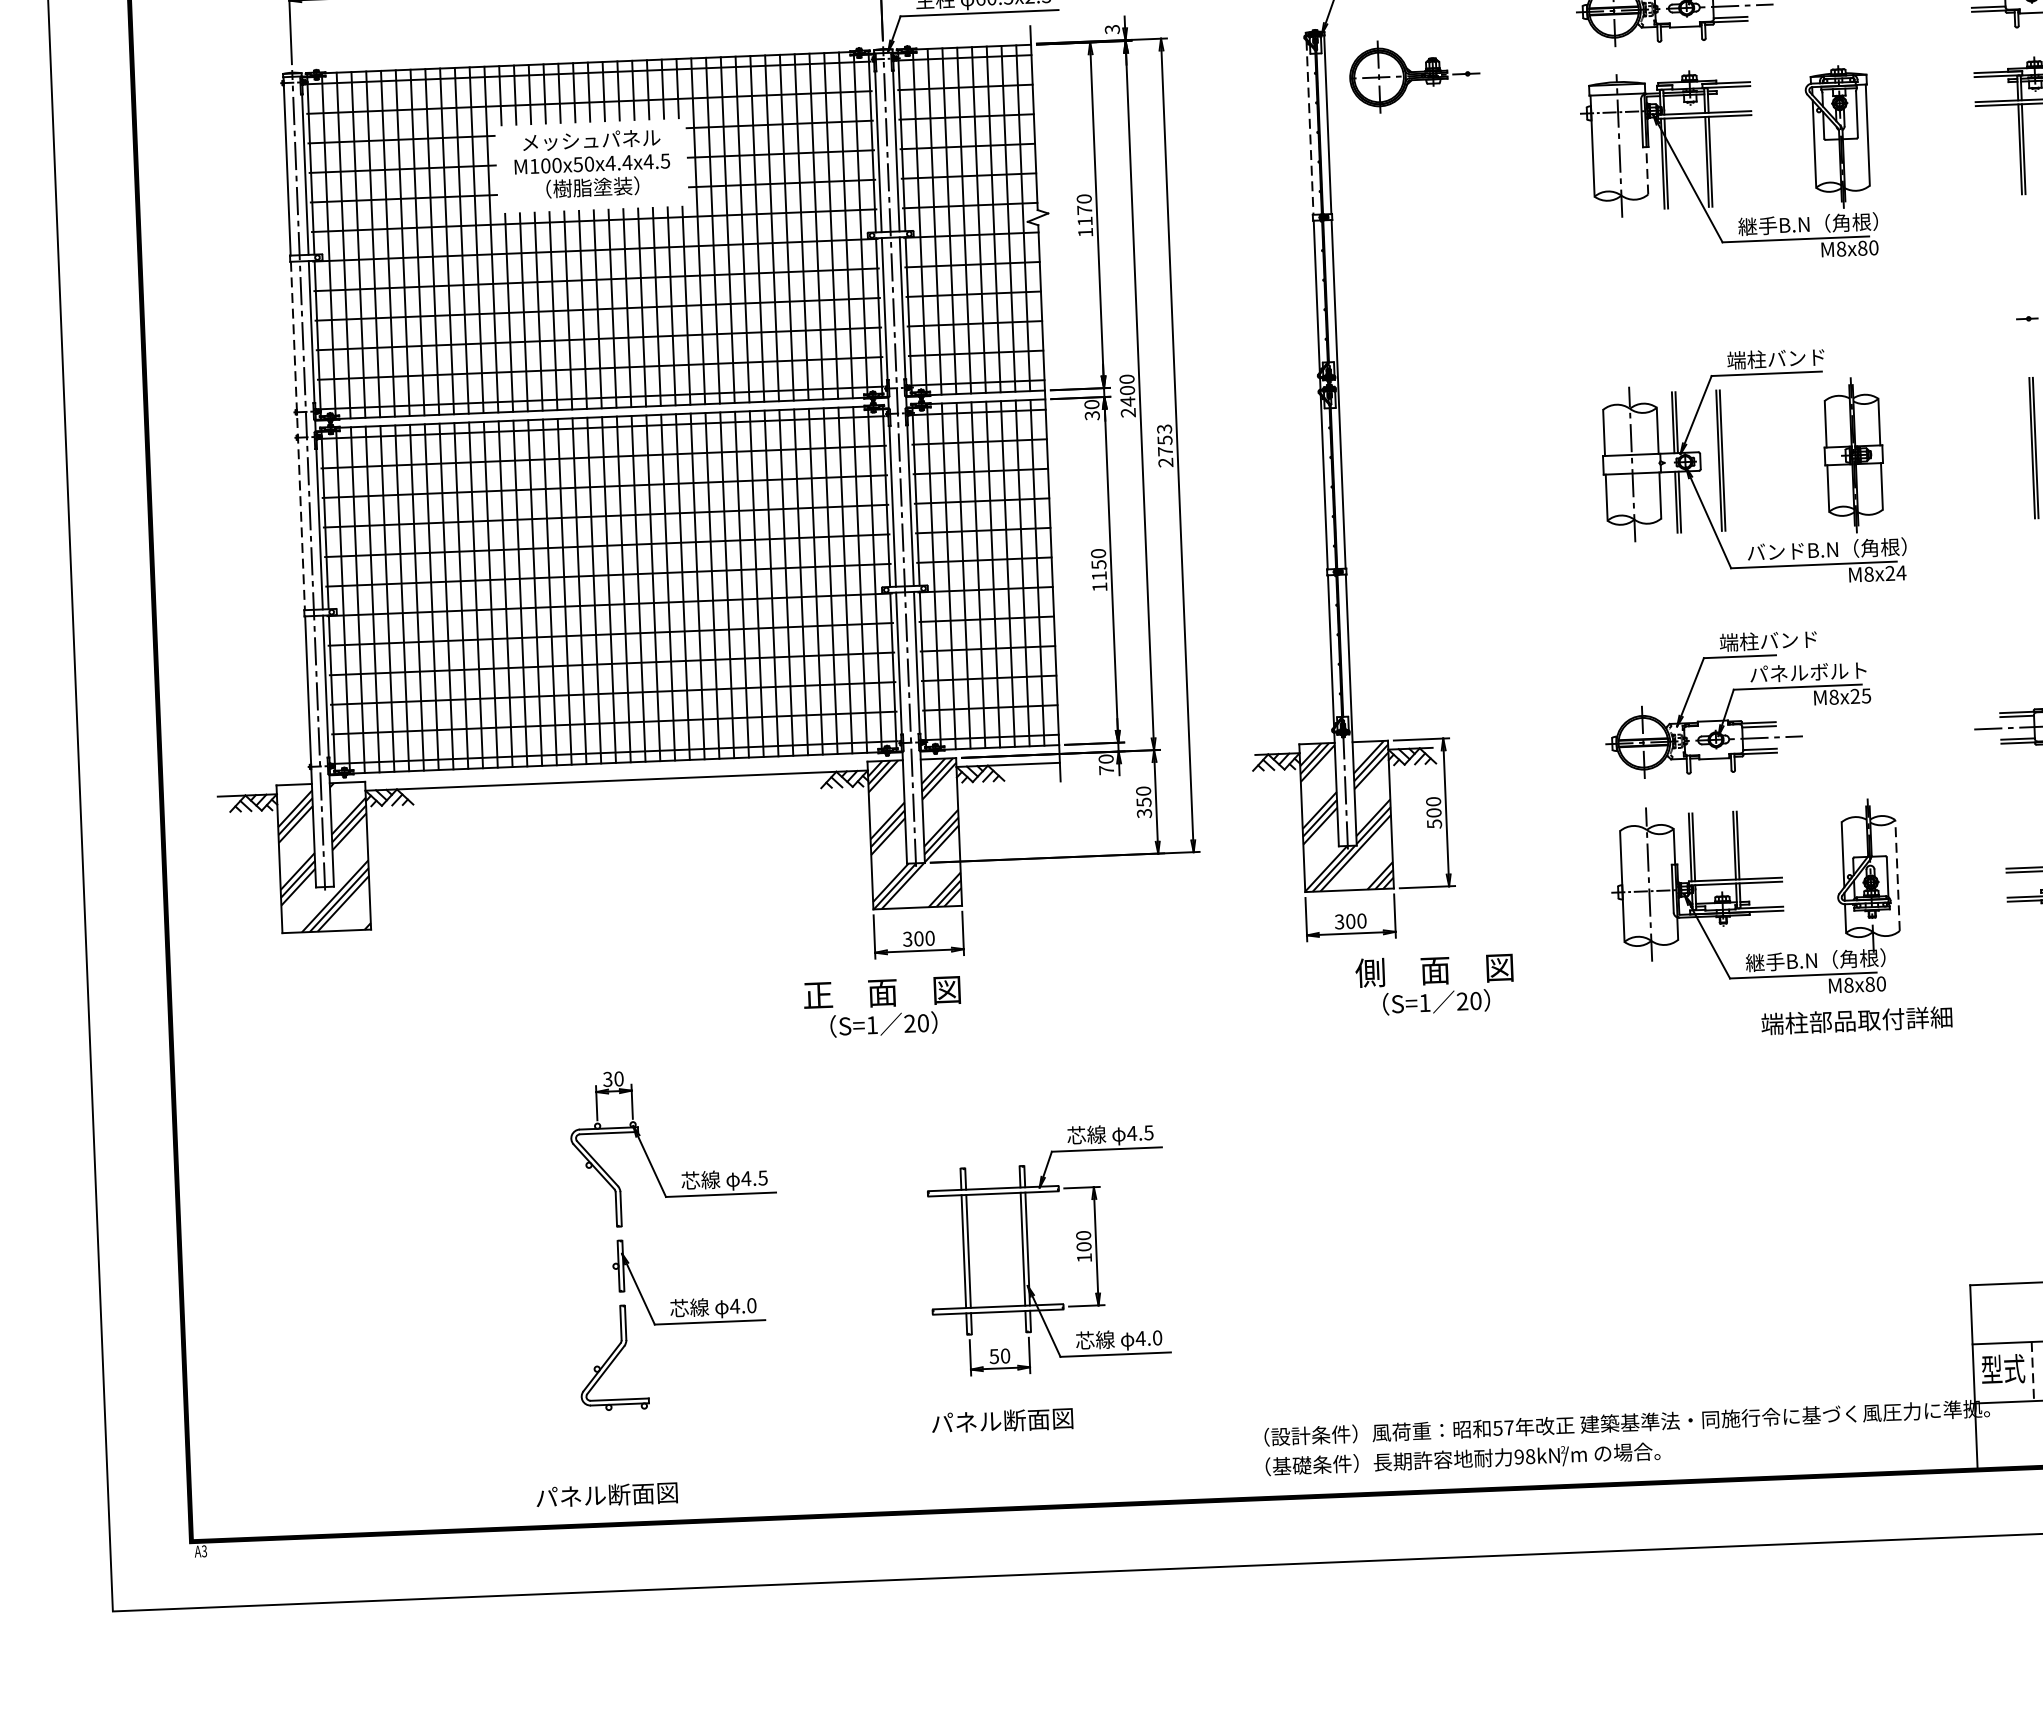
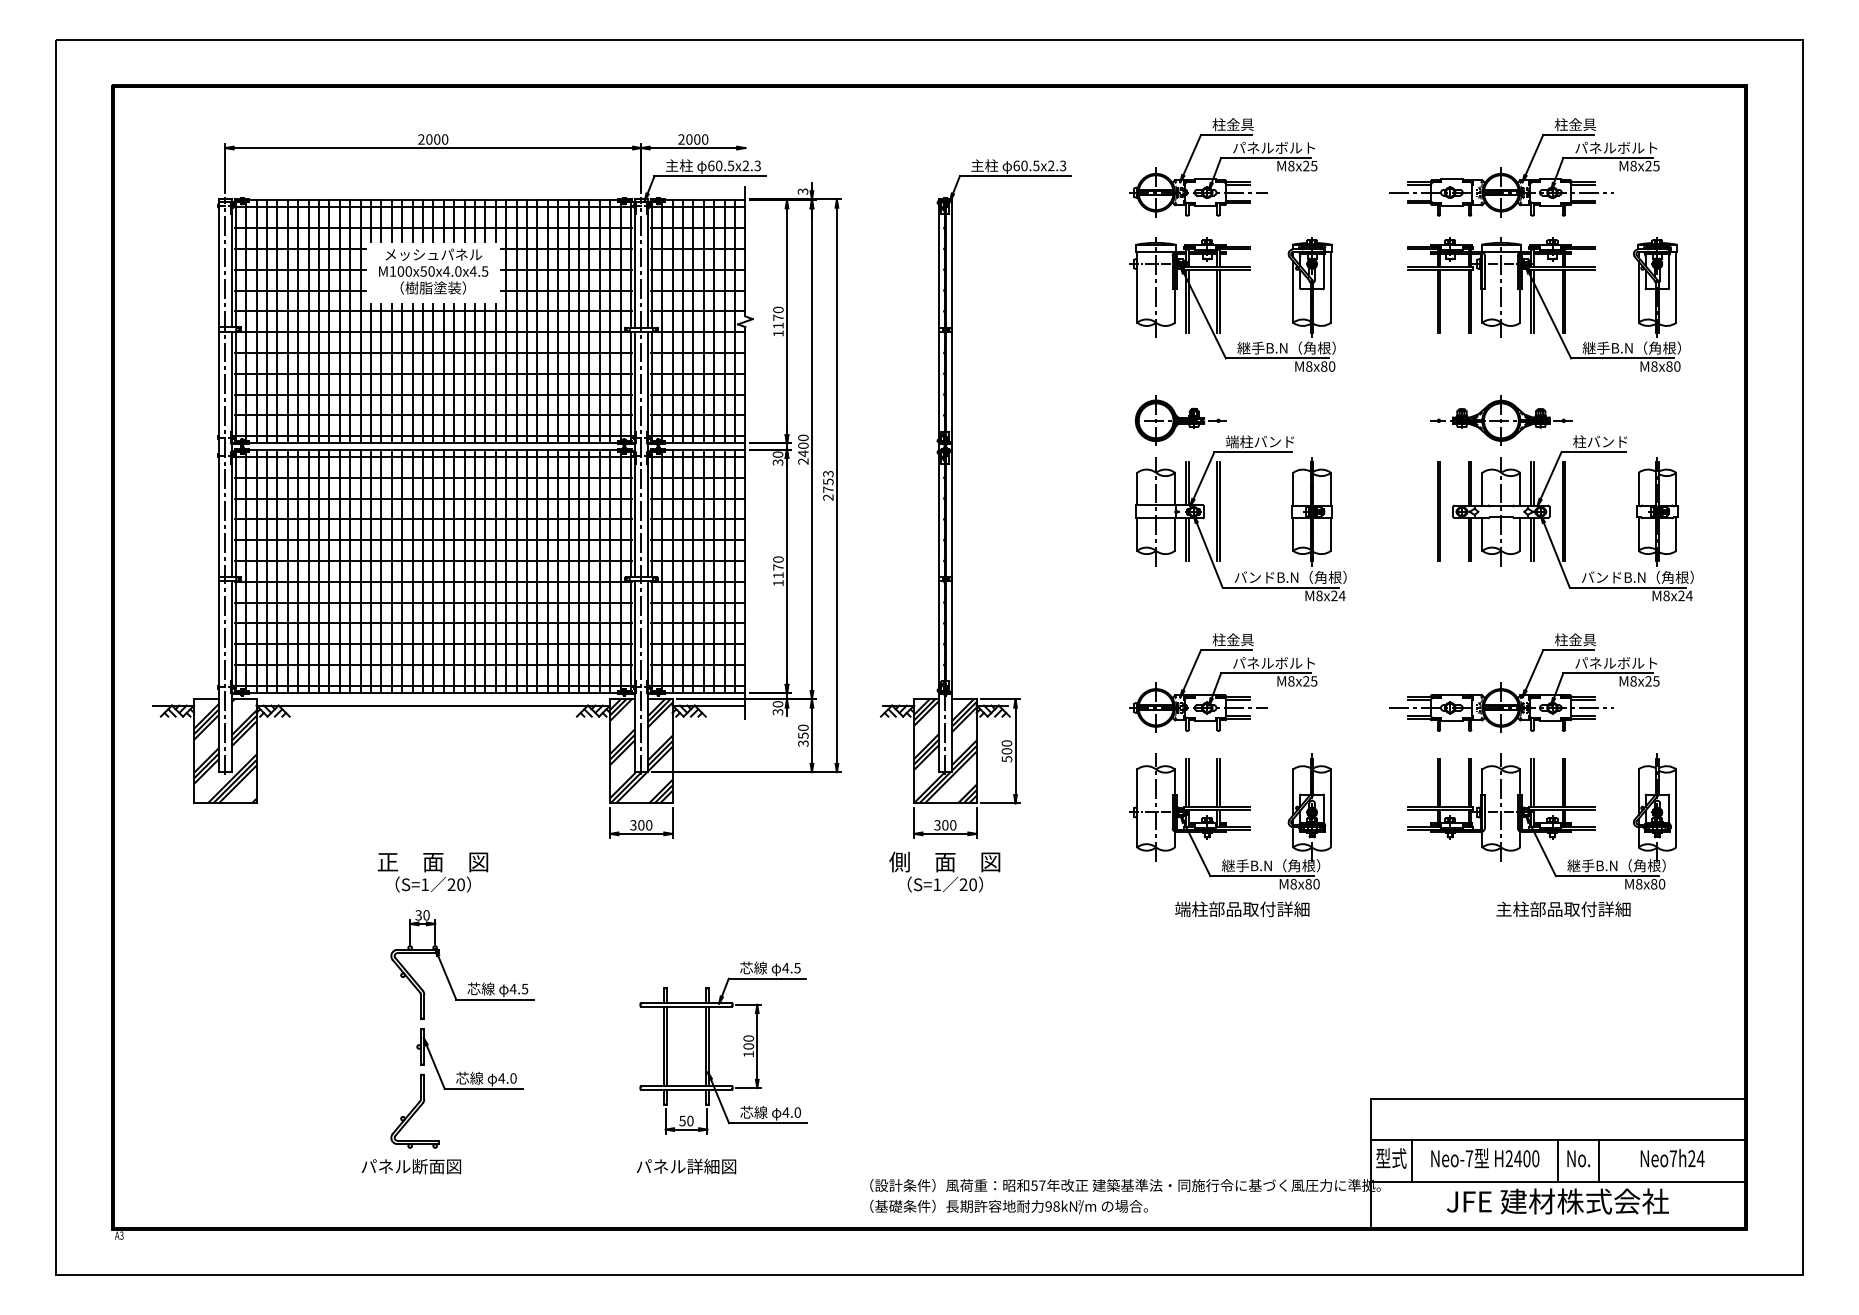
part: (1413, 75) -> (1180, 420), moved
line: (1310, 128) -> (939, 266), dashed -> solid
text: (626, 162) -> (457, 271), M100x50x4.4x4.5 -> M100x50x4.0x4.5
line: (1646, 171) -> (1174, 306), dashed -> solid
line: (298, 436) -> (219, 454), dashed -> solid
text: (1099, 564) -> (778, 567), 1150 -> 1170
text: (1767, 640) -> (1246, 639), 端柱バンド -> 柱金具
text: (1105, 770) -> (777, 712), 70 -> 30
line: (1898, 874) -> (1331, 807), dashed -> solid
text: (1434, 983) -> (944, 871), moved
text: (882, 1007) -> (432, 872), moved
text: (1857, 1020) -> (1242, 909), moved
line: (2033, 1370) -> (1412, 1160), dashed -> solid
text: (1026, 1419) -> (703, 1166), パネル断面図 -> パネル詳細図
text: (607, 1495) -> (411, 1166), moved

